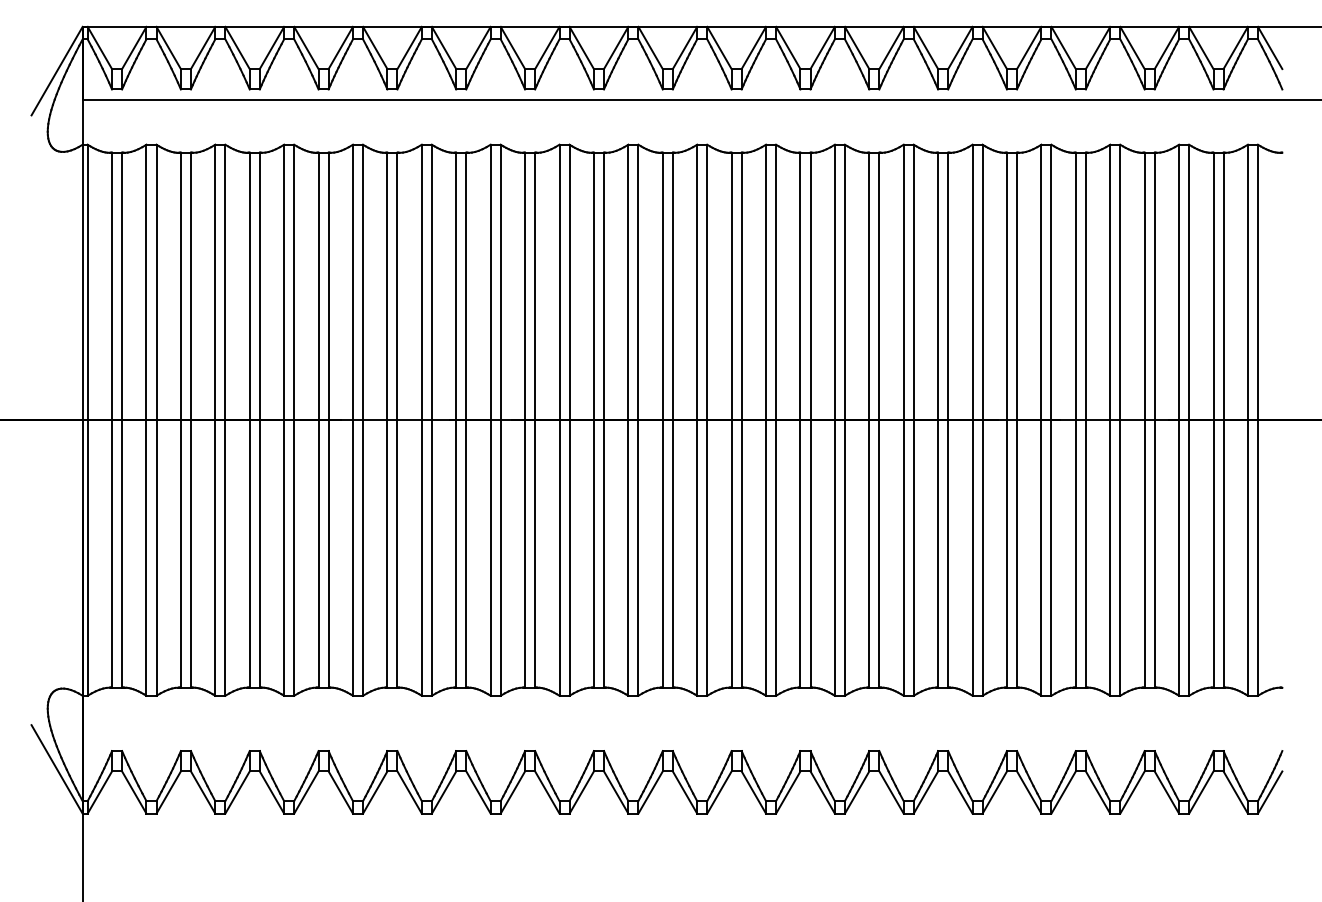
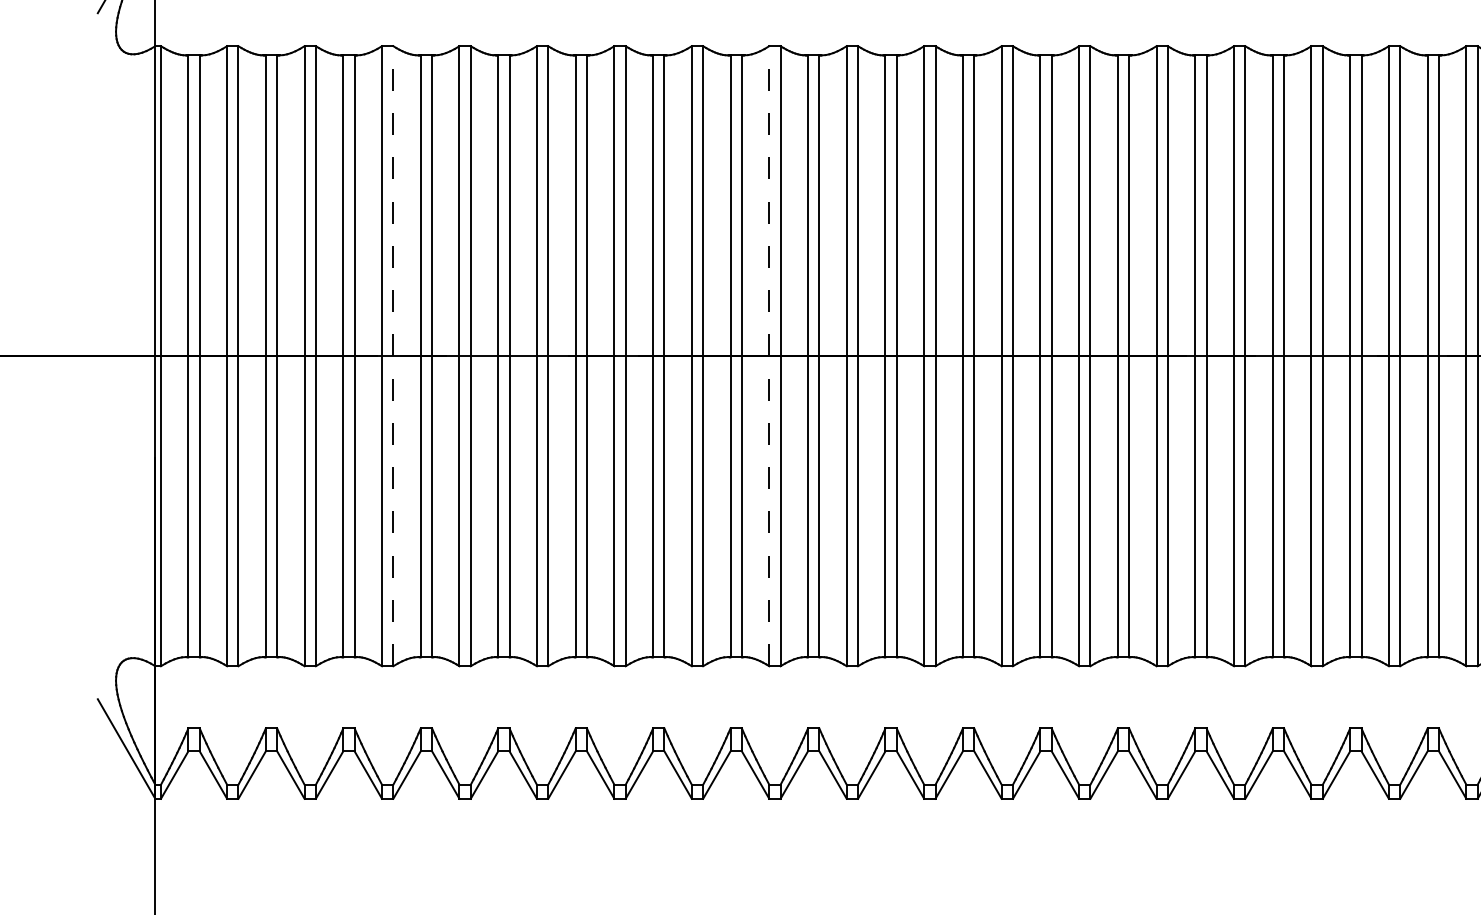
line: (294, 420) -> (393, 356), solid -> dashed
line: (628, 420) -> (769, 356), solid -> dashed

